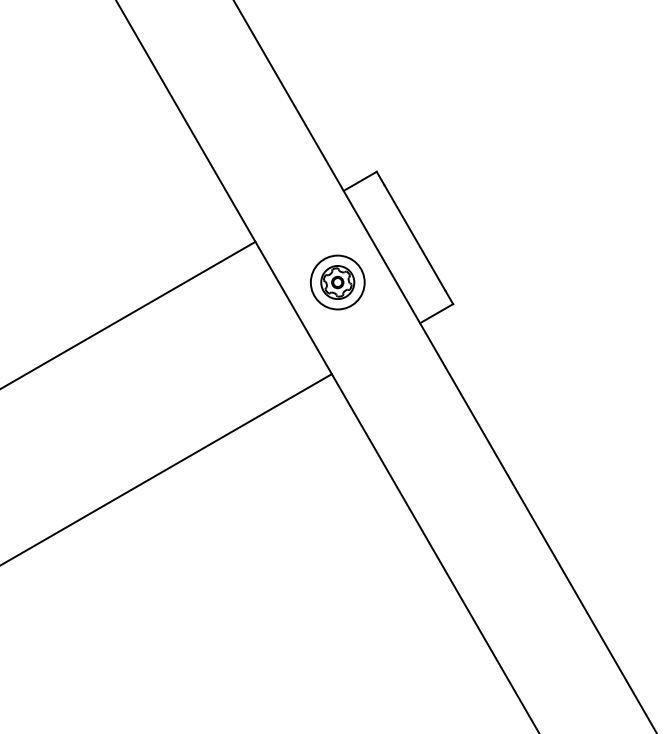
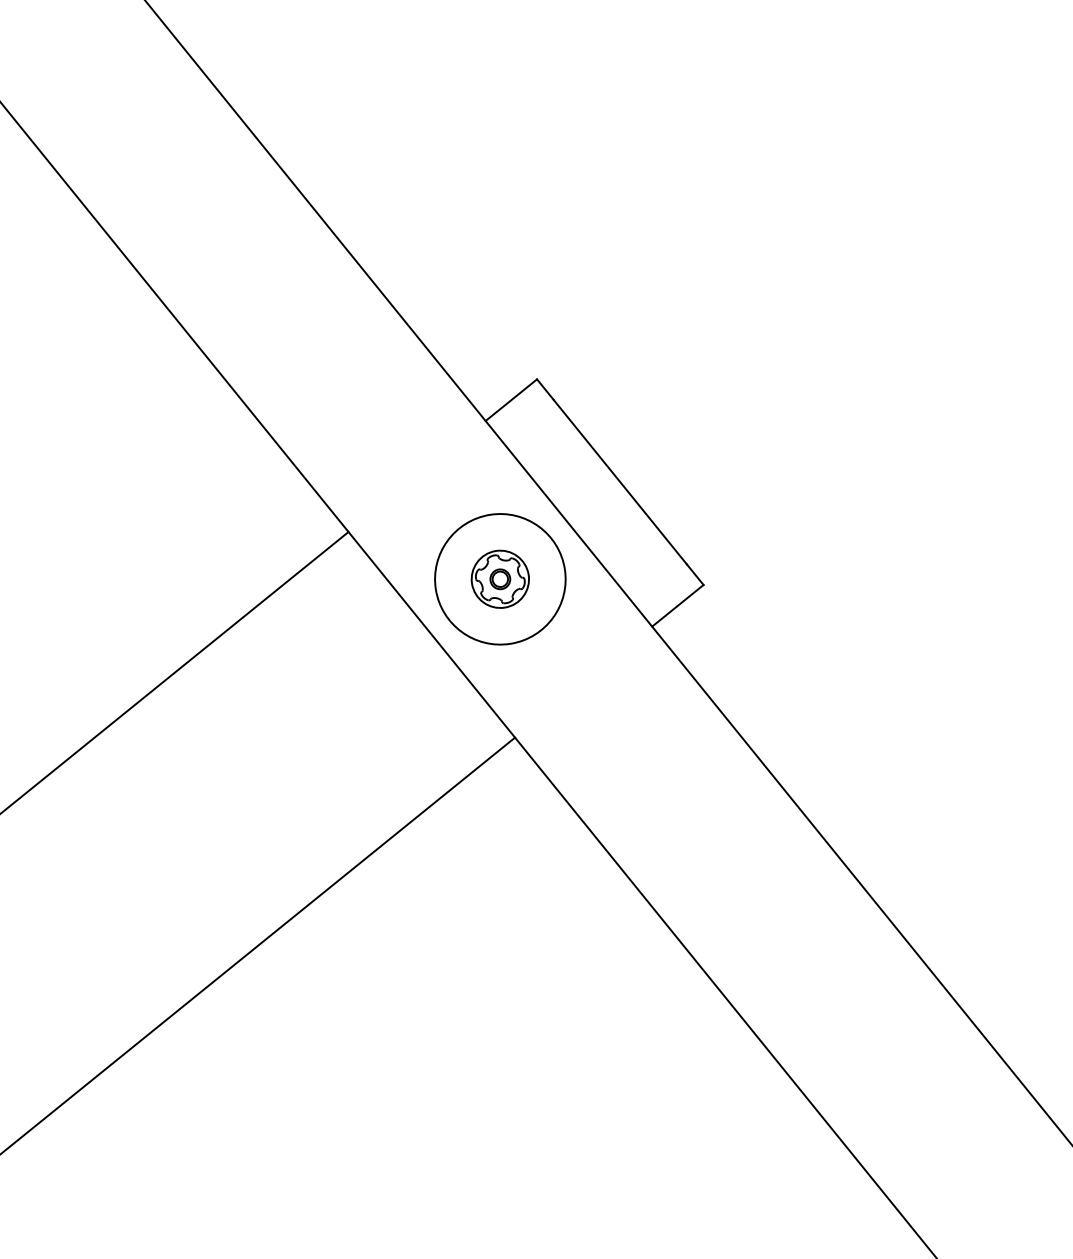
circle: (337, 282) -> (499, 579), size x1.4

